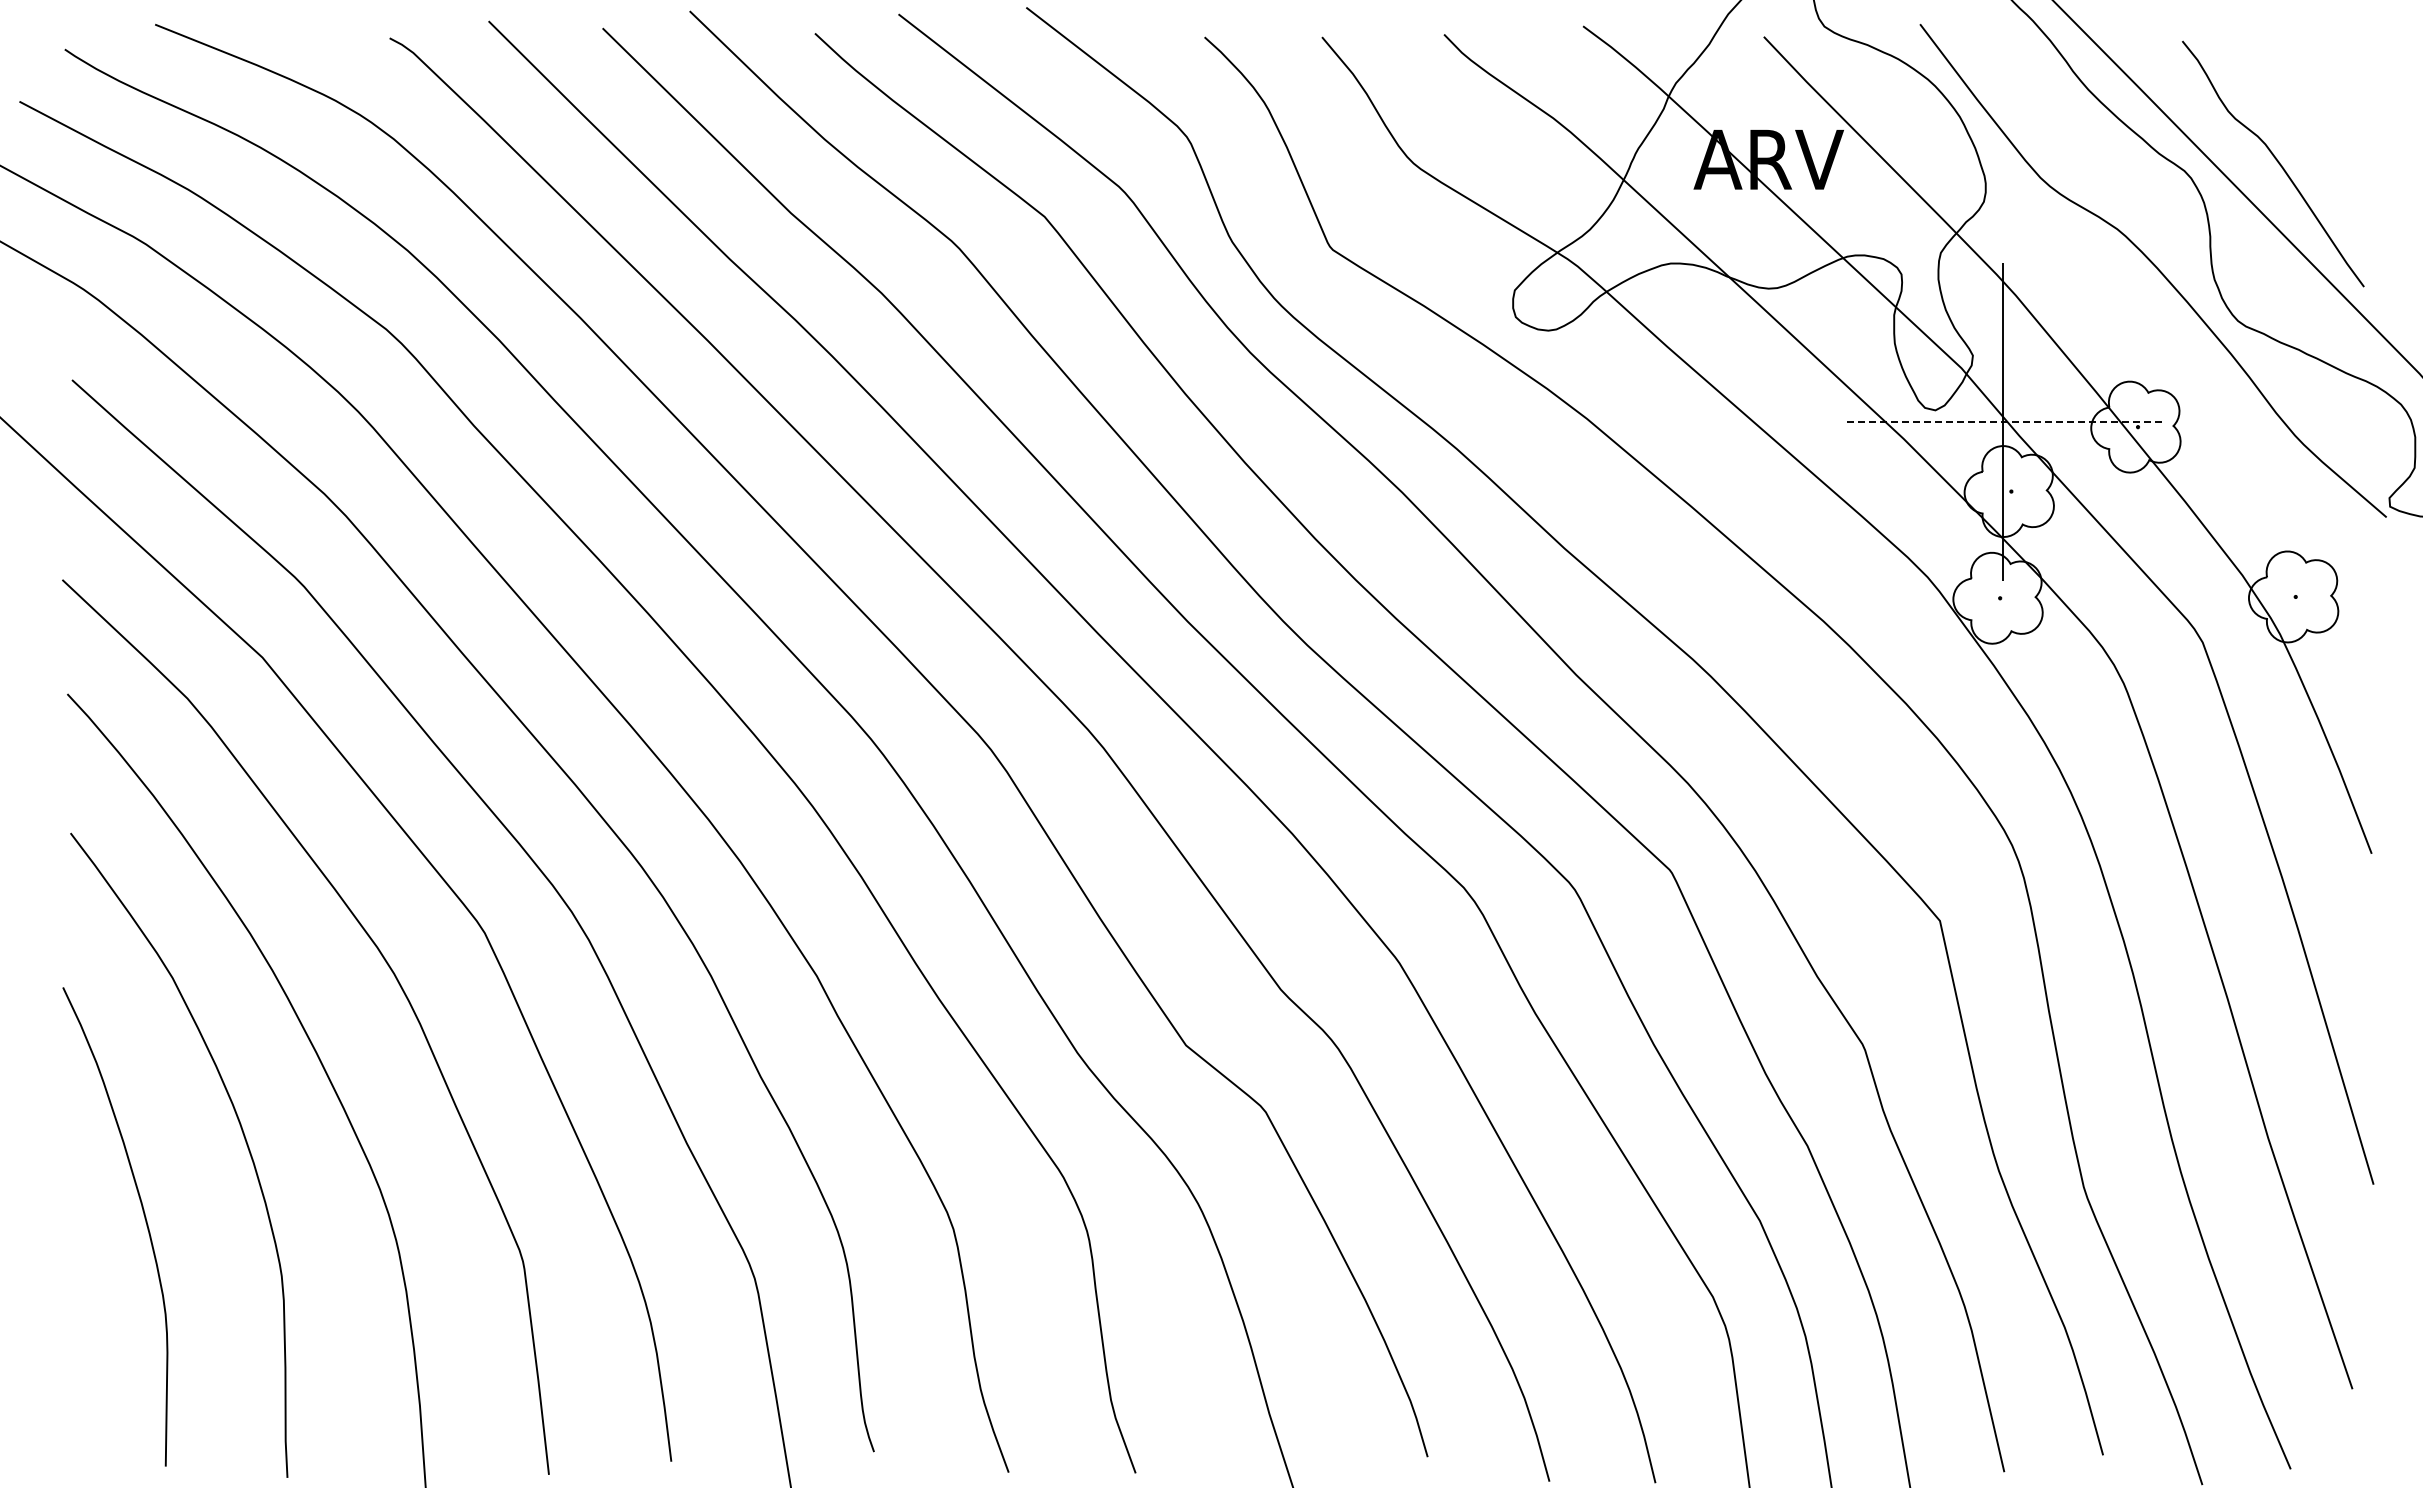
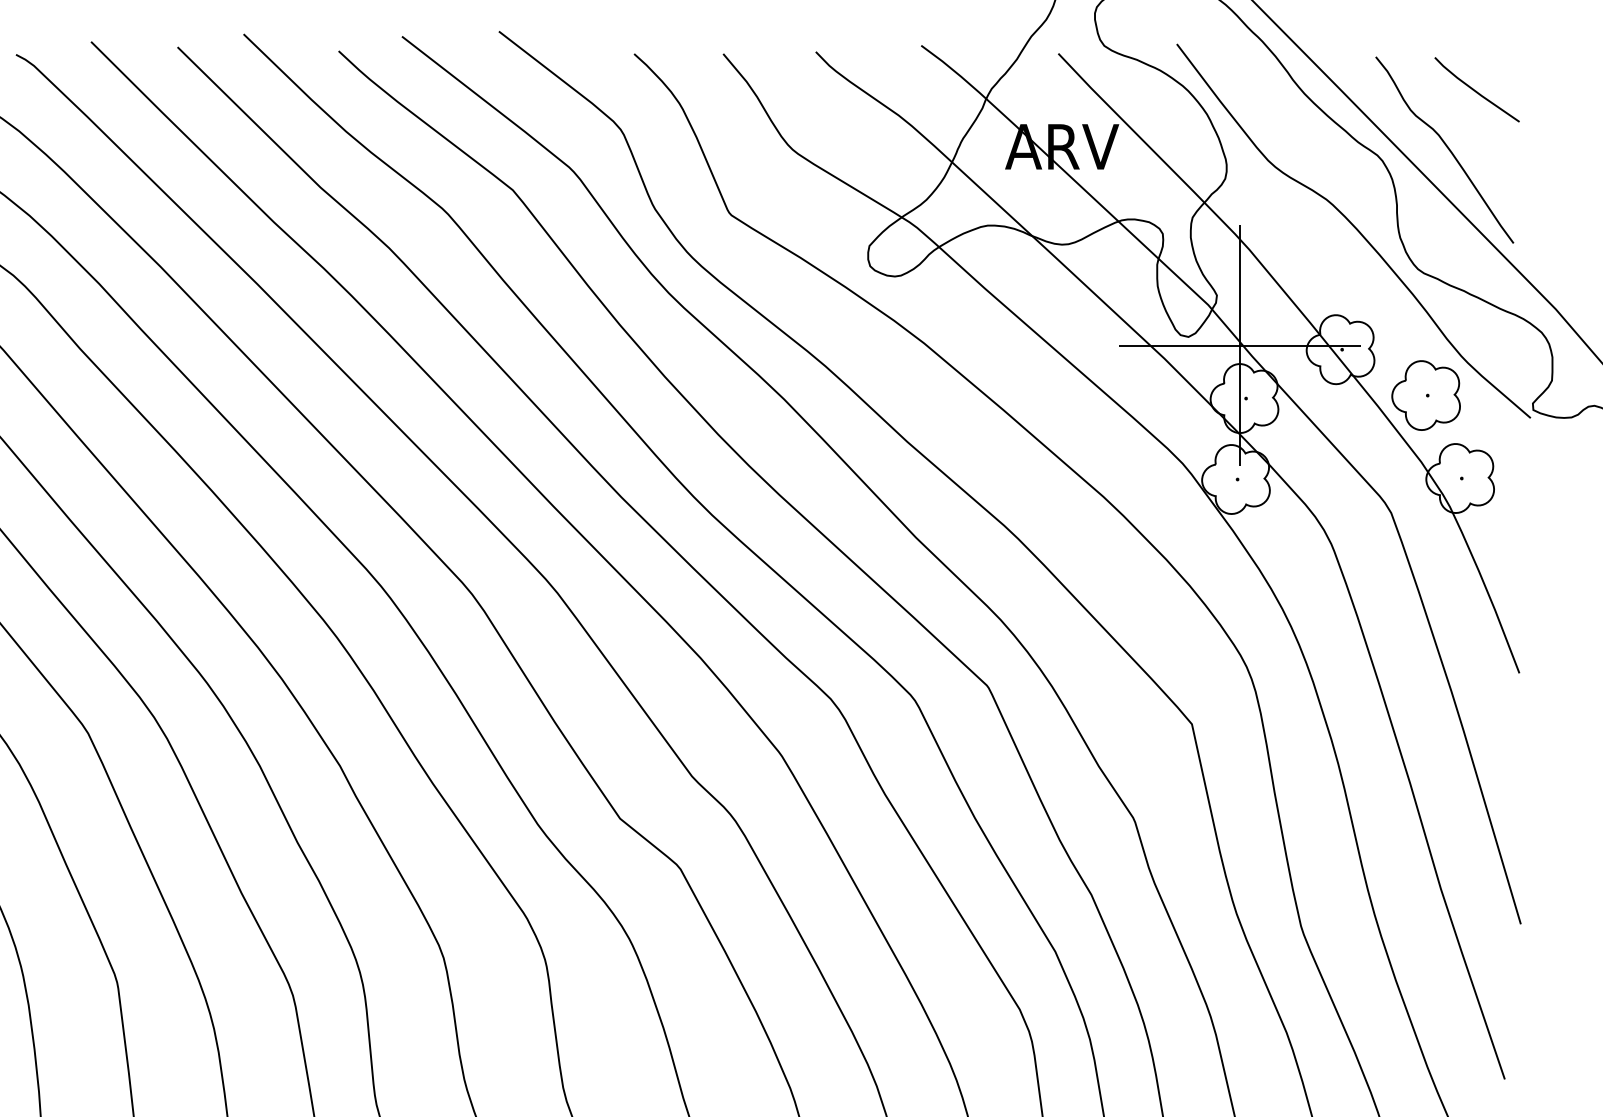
line: (2314, 85) -> (1476, 90), added
line: (2002, 421) -> (1239, 345), dashed -> solid
part: (2248, 487) -> (1425, 395), added

